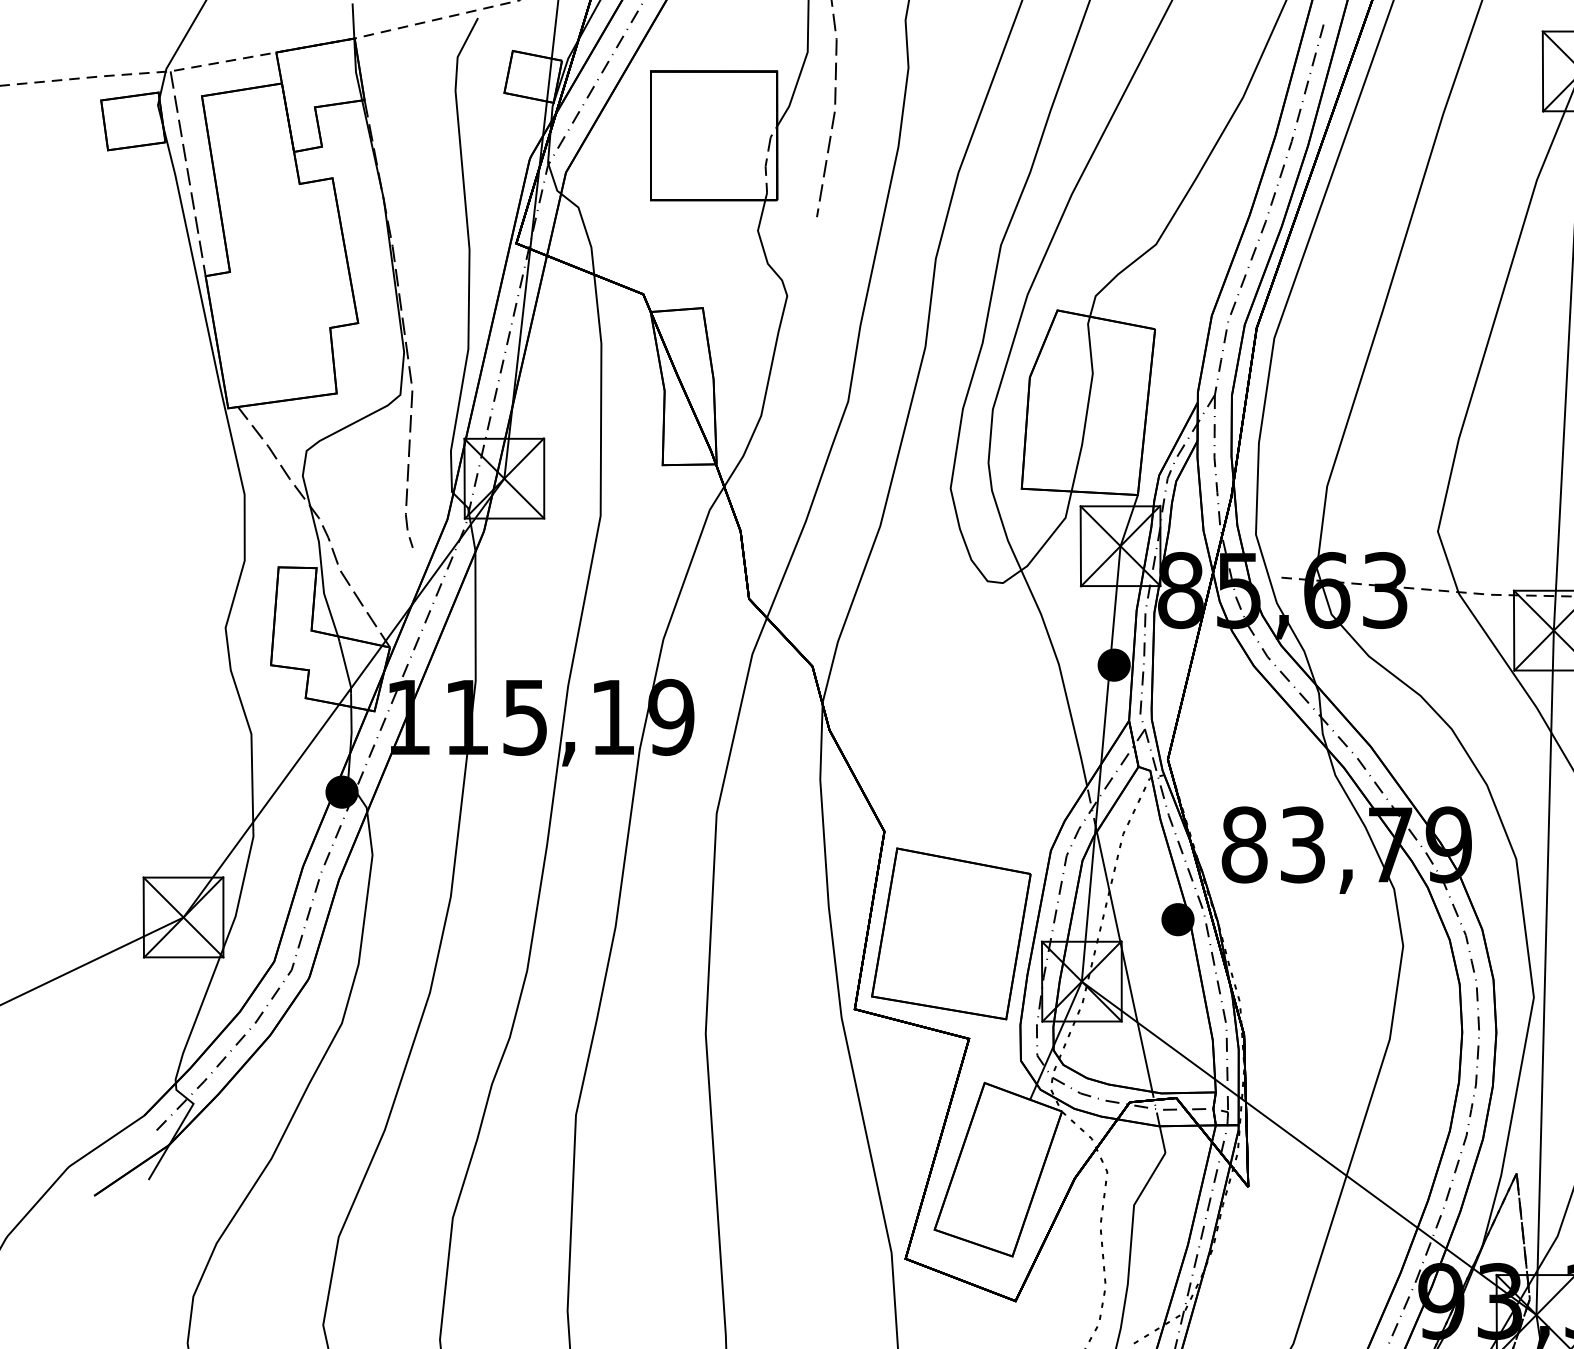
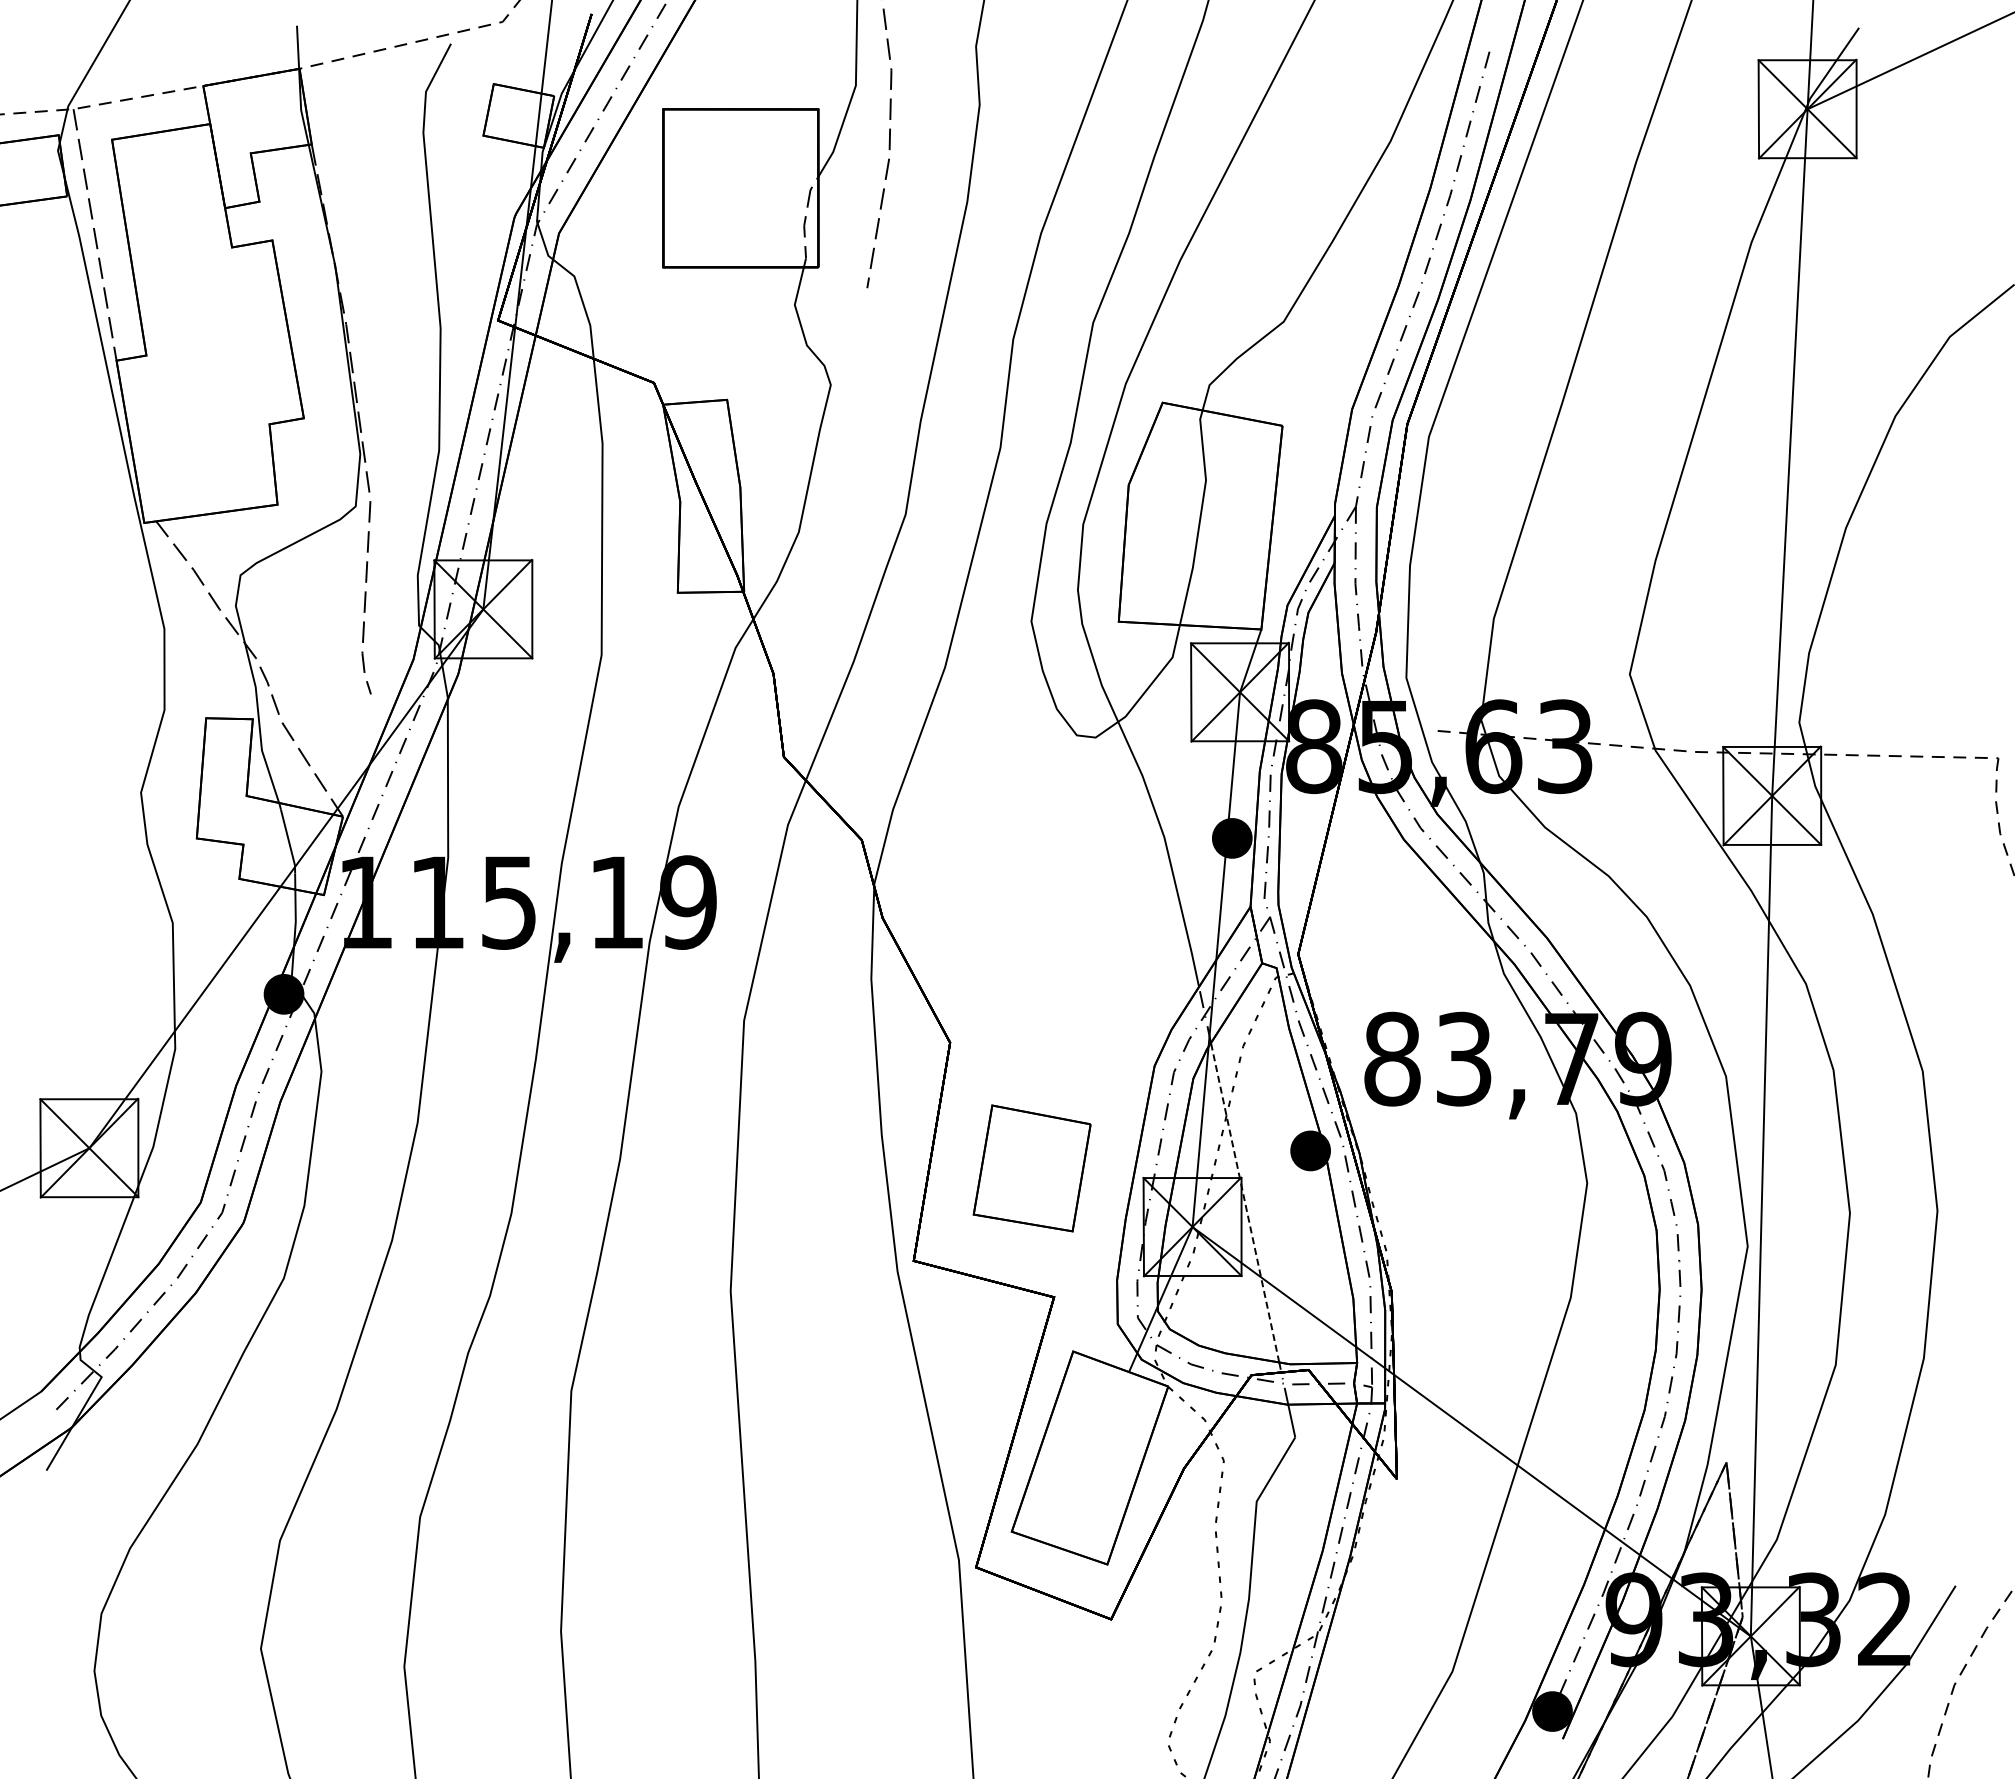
part: (950, 933) -> (1031, 1168), size x0.6
line: (1124, 961) -> (1245, 1202), solid -> dashed

